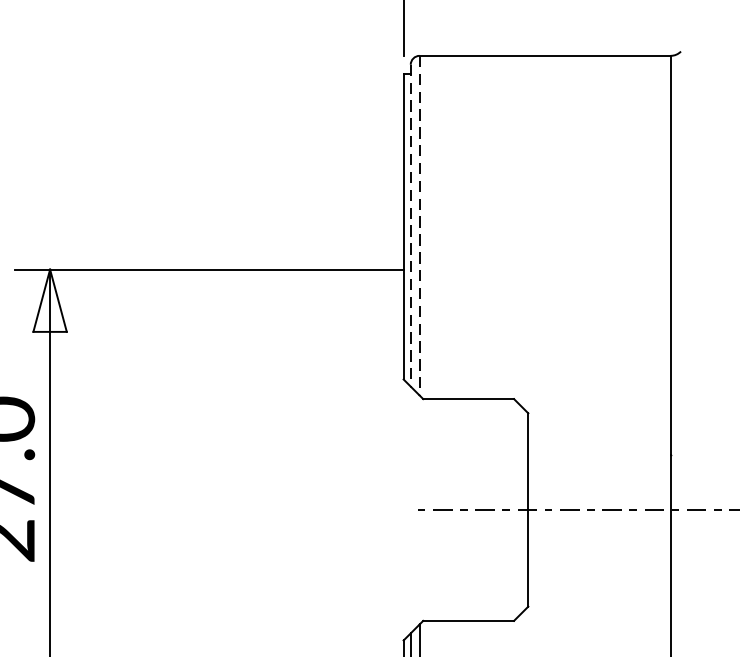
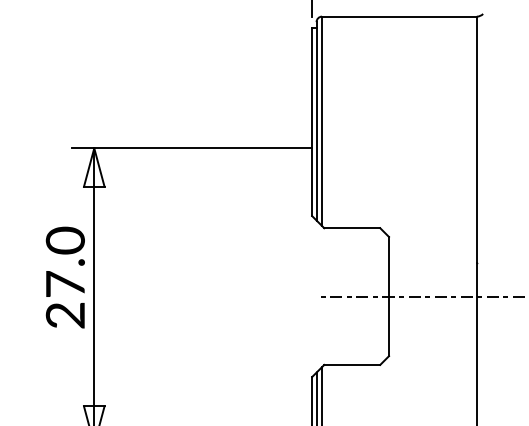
line: (410, 225) -> (316, 121), dashed -> solid
line: (420, 225) -> (322, 121), dashed -> solid

